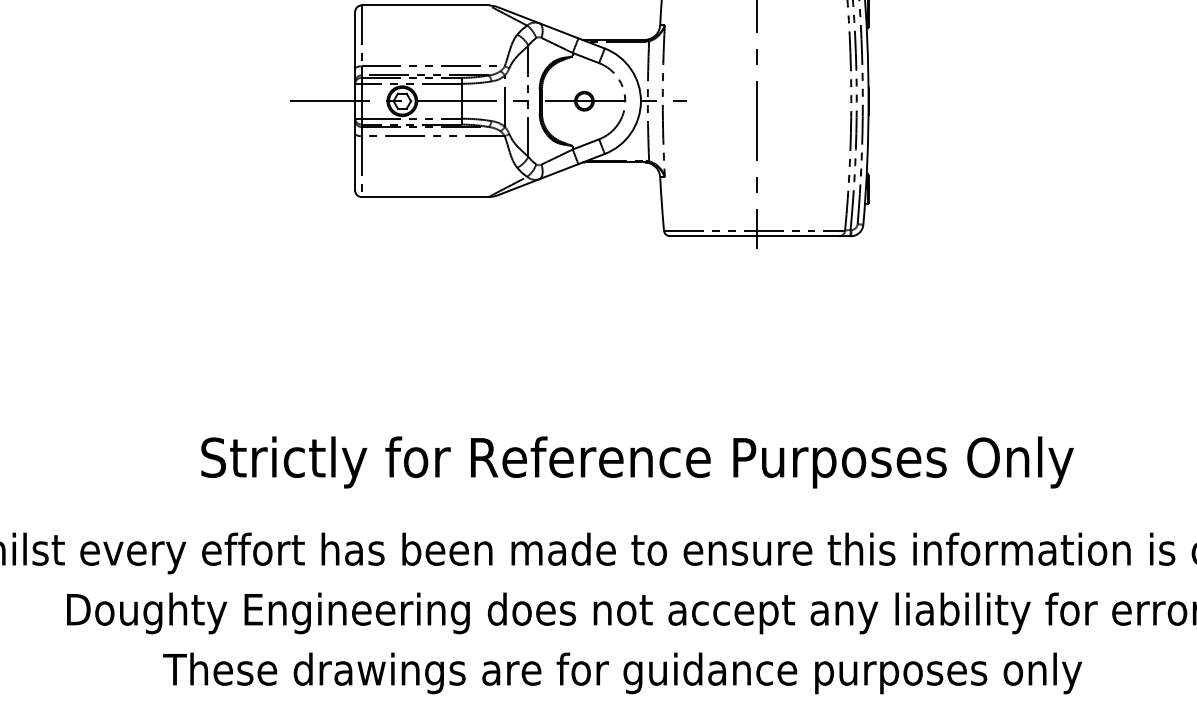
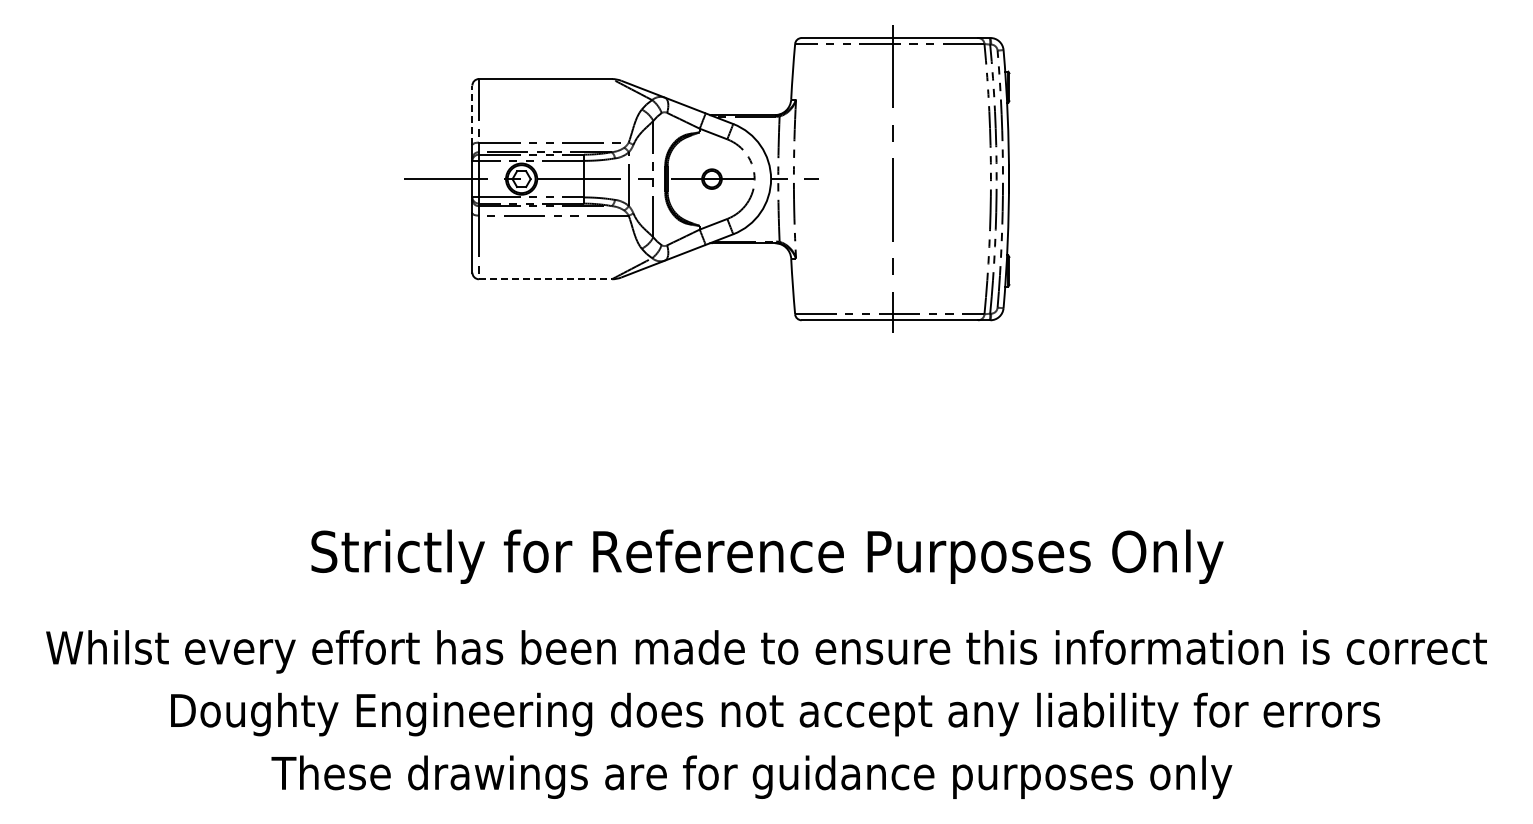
line: (355, 40) -> (472, 115), solid -> dashed
line: (425, 197) -> (545, 279), solid -> dashed

